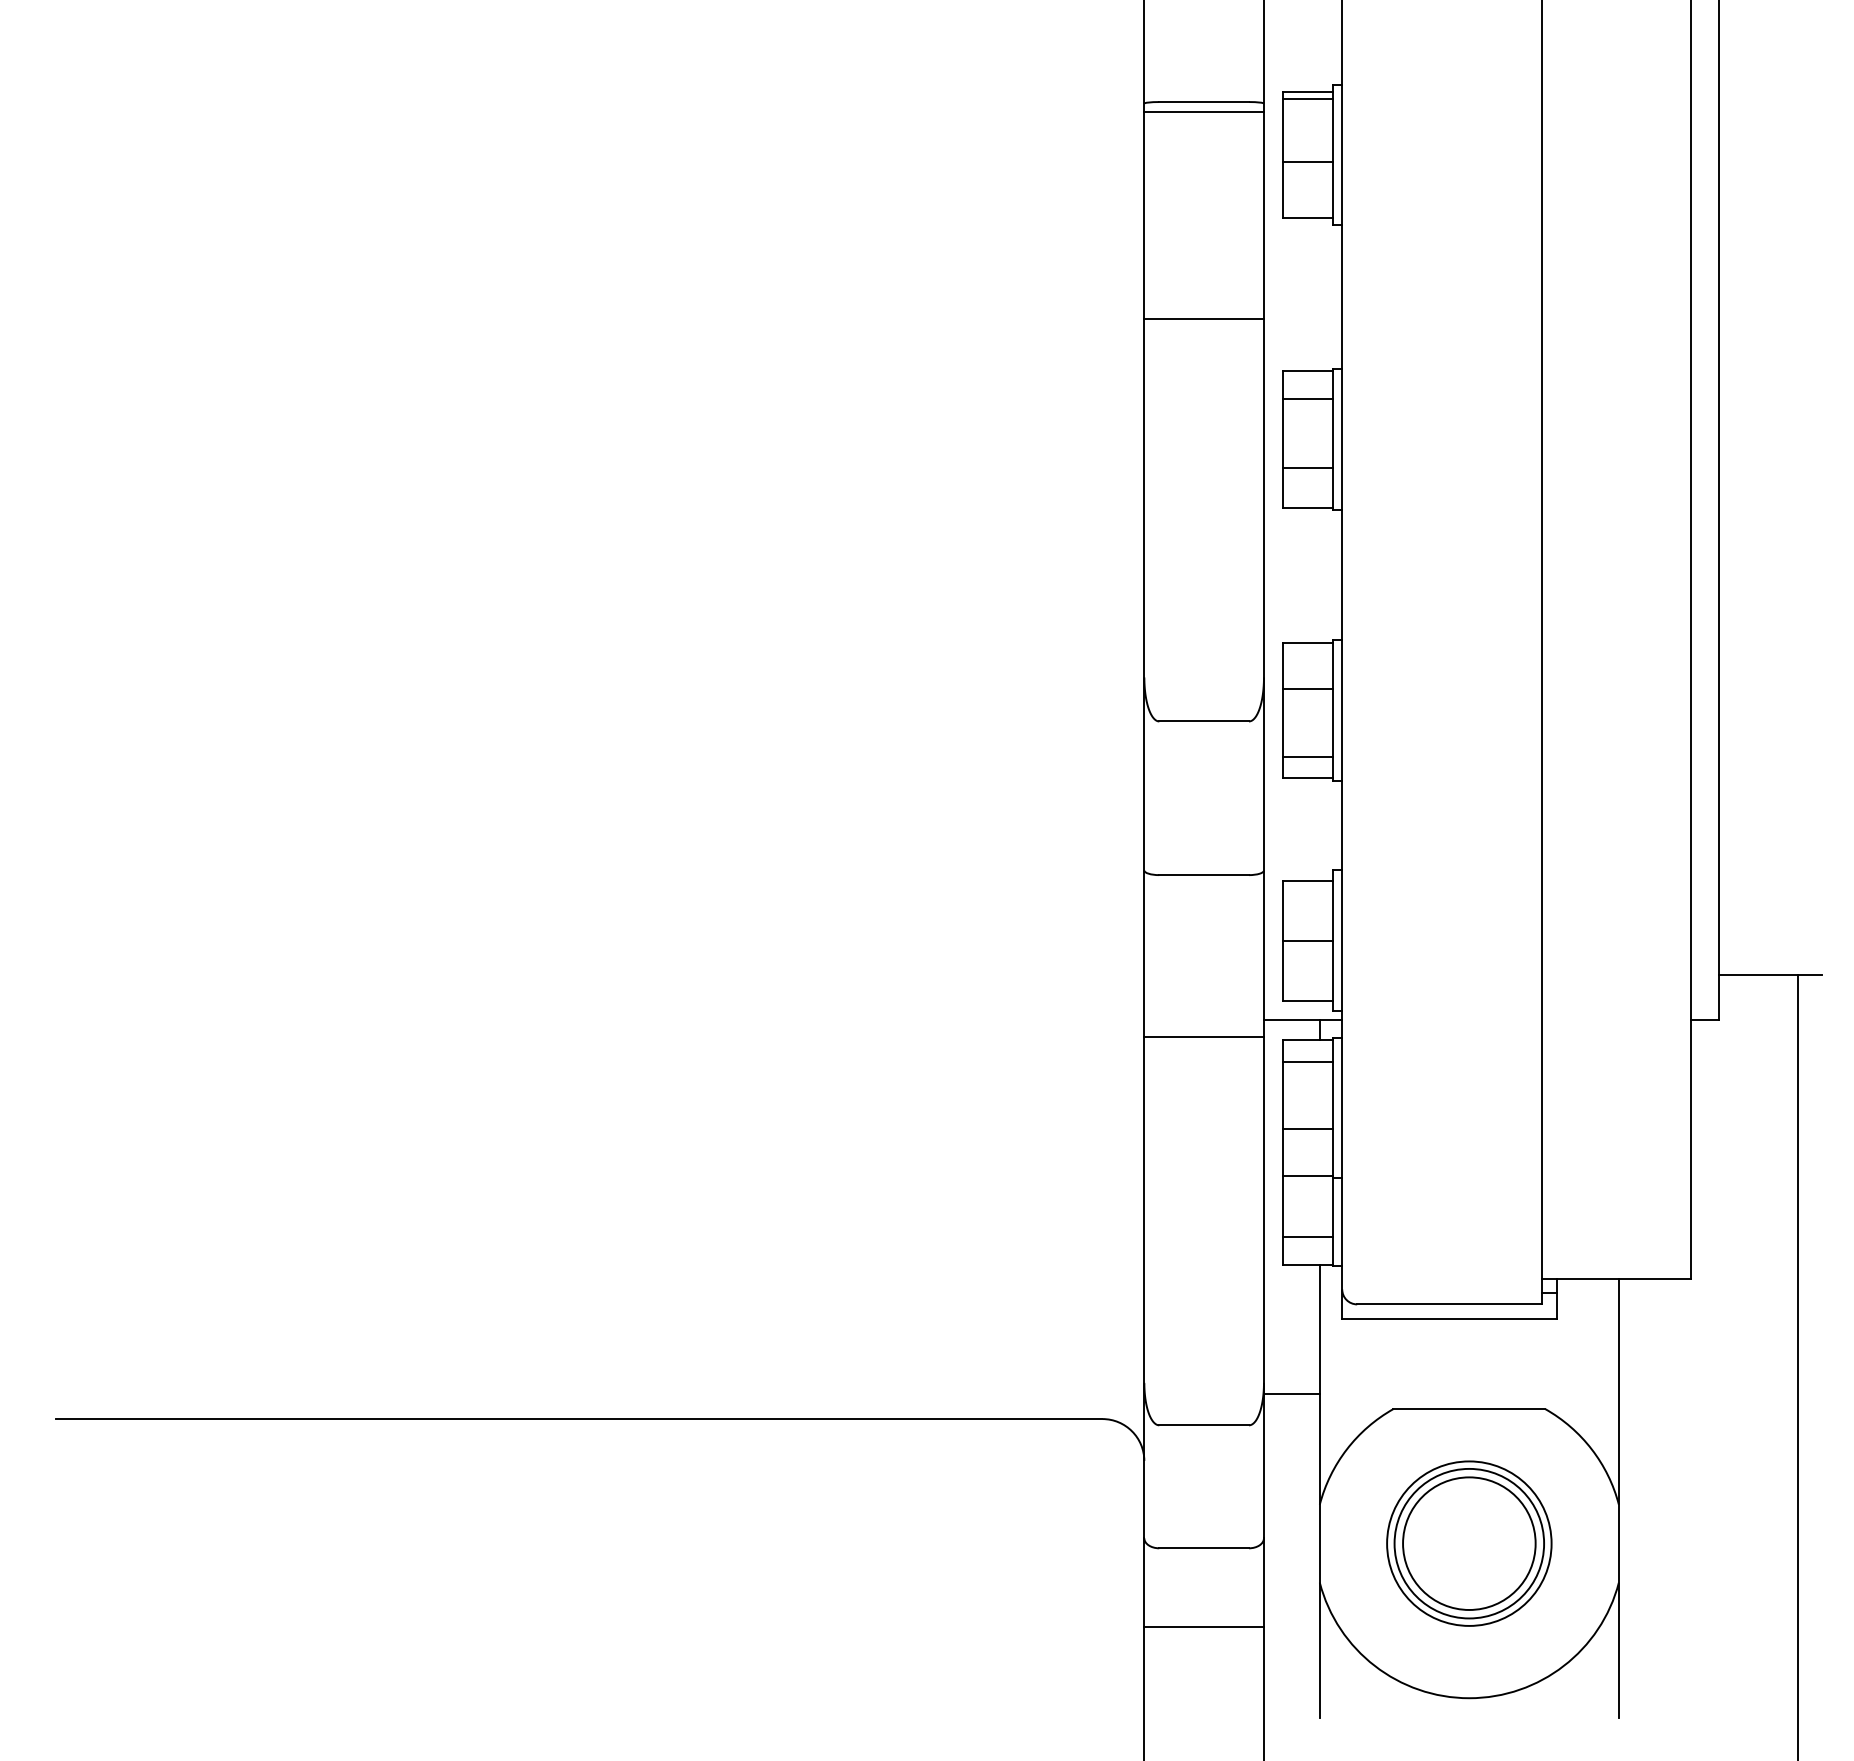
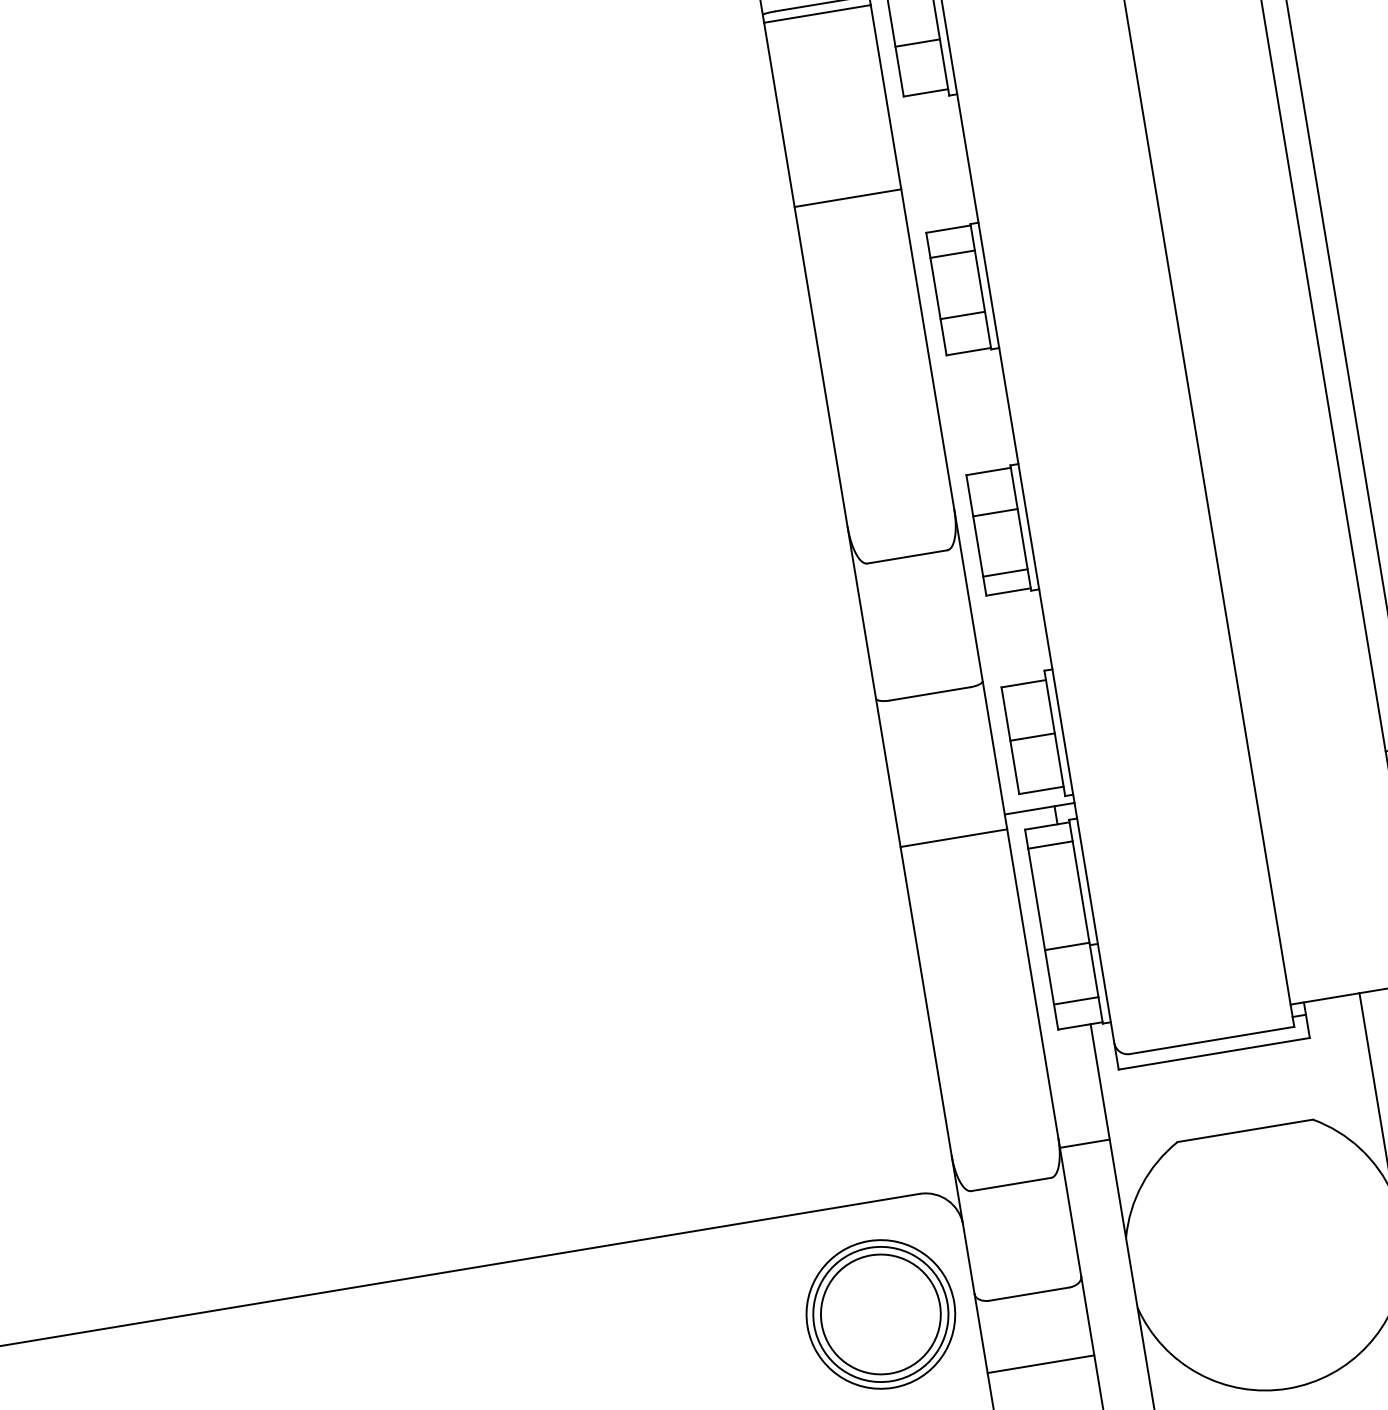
line: (1308, 1129) -> (1060, 905), removed
part: (1469, 1543) -> (880, 1314), moved

